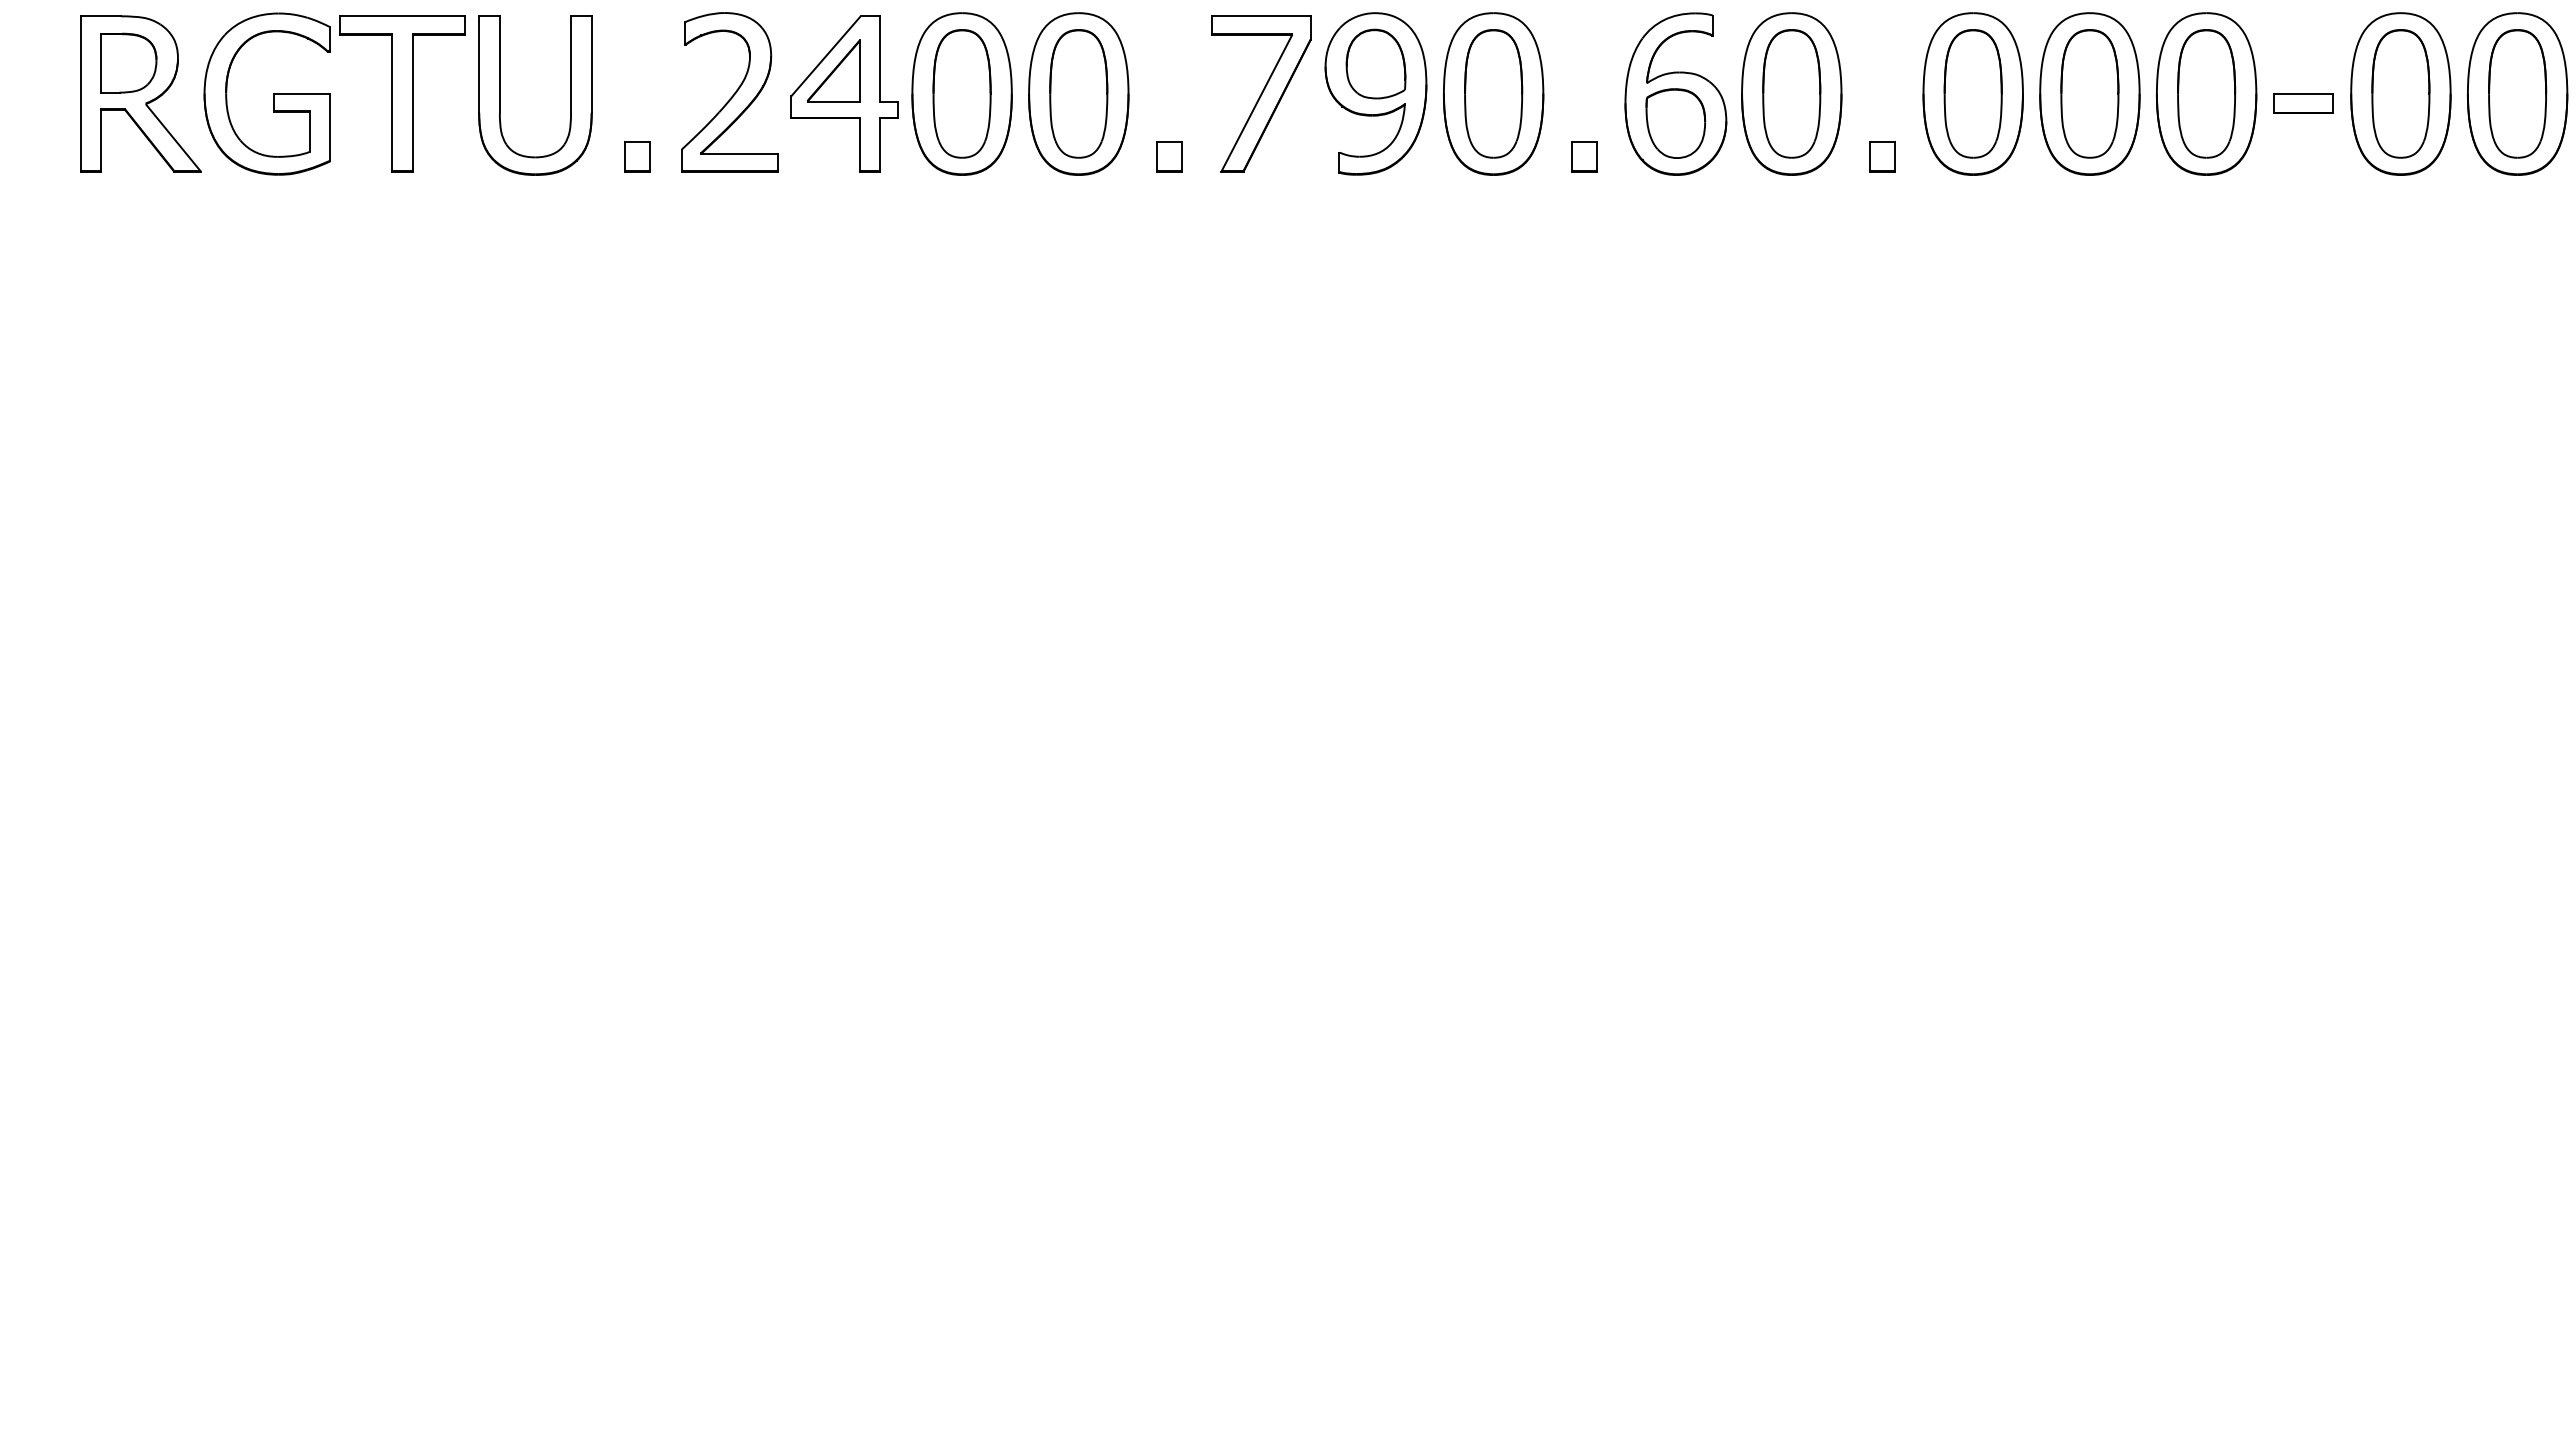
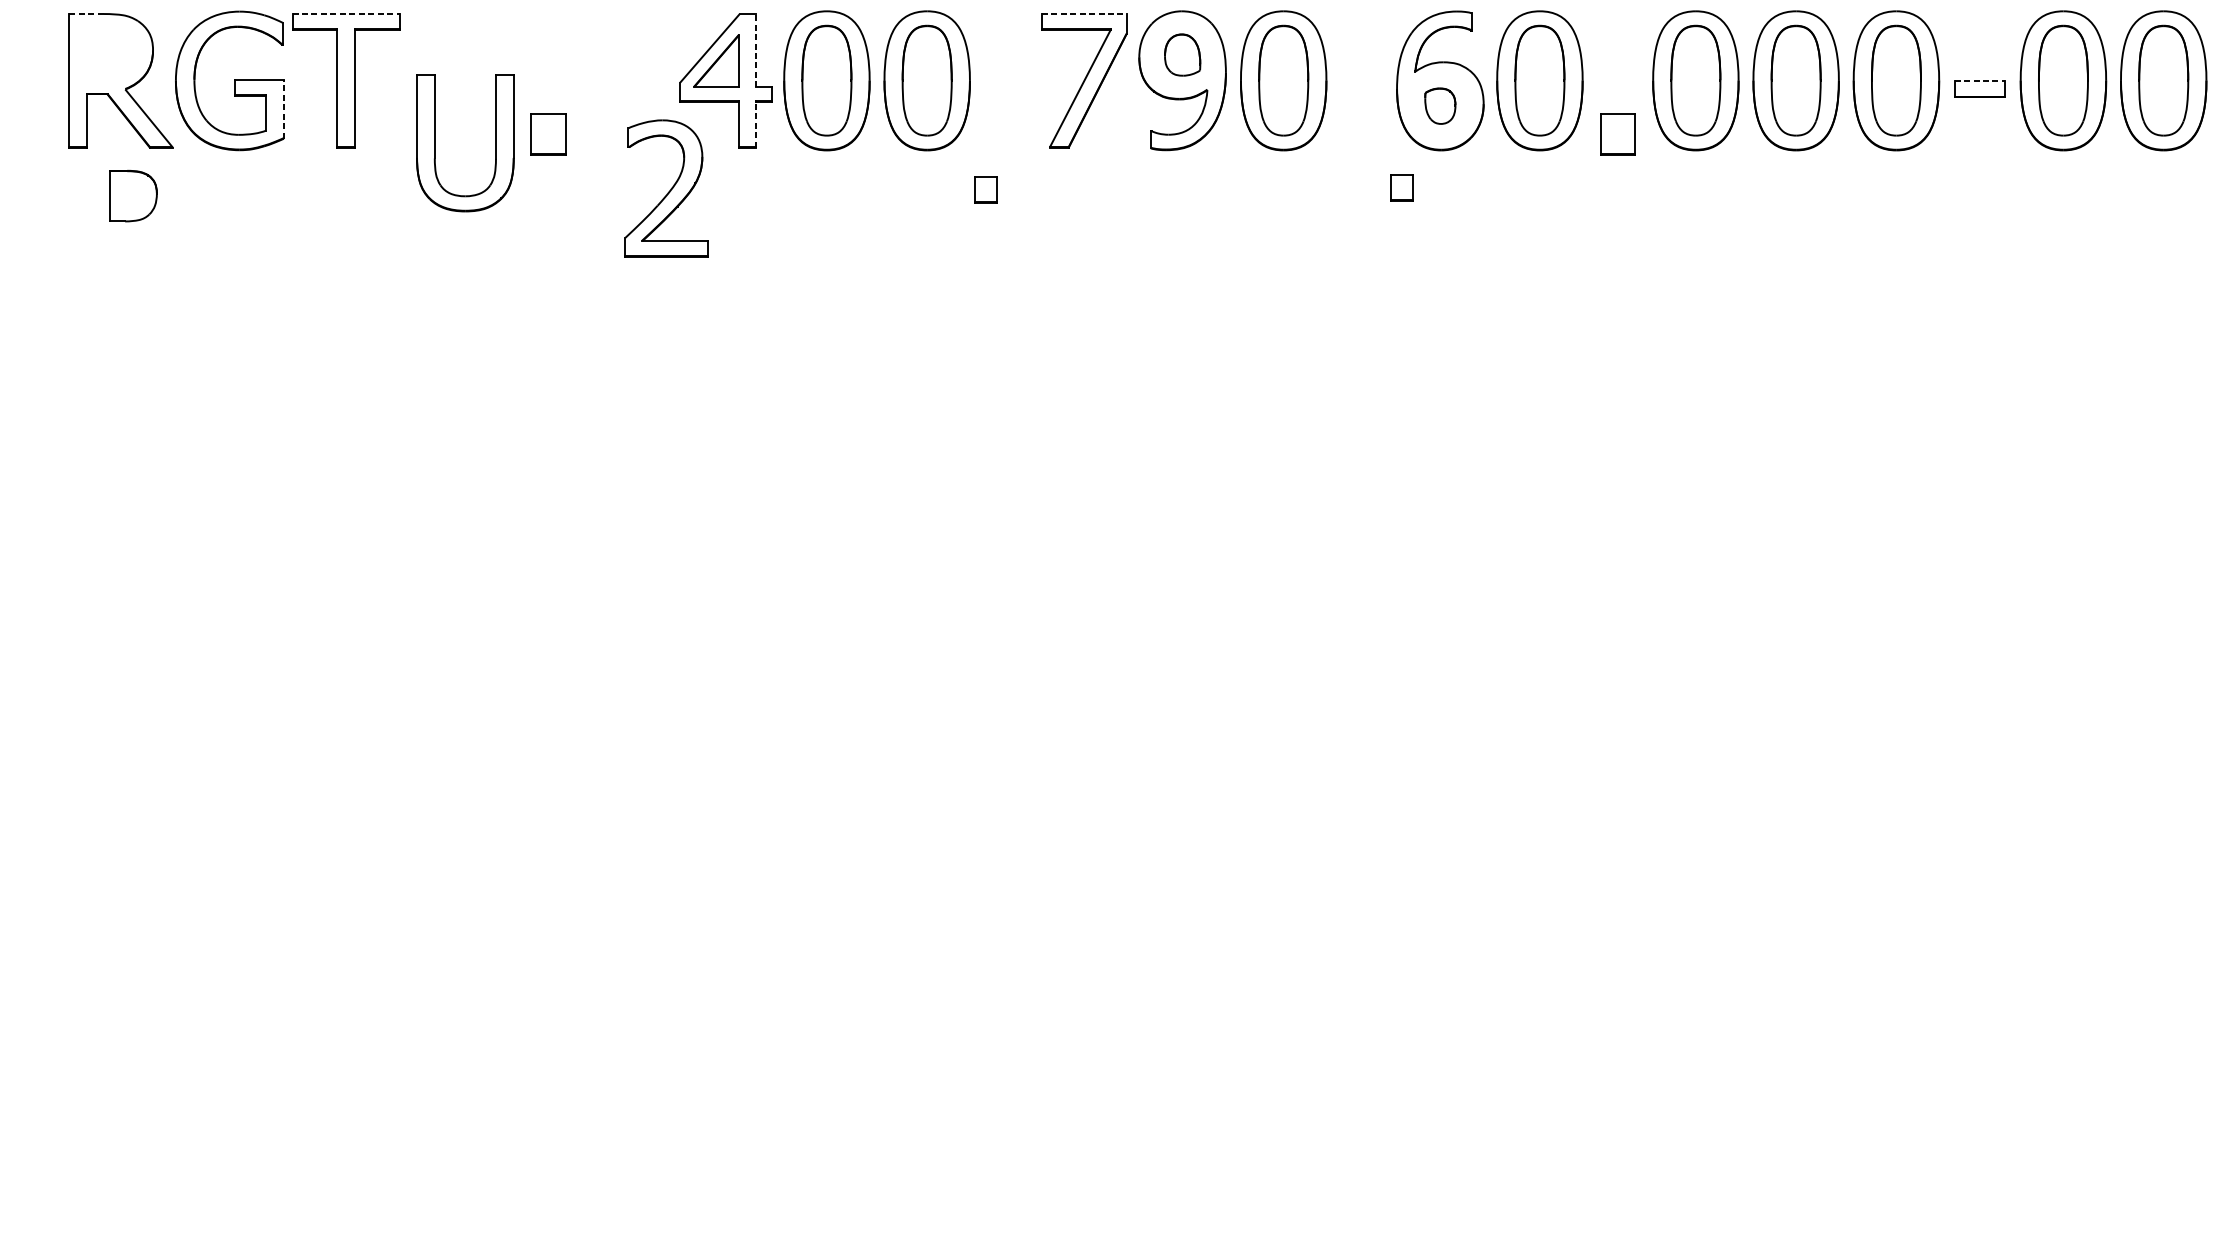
line: (101, 16) -> (87, 14), solid -> dashed
line: (402, 16) -> (346, 14), solid -> dashed
line: (1262, 16) -> (1085, 14), solid -> dashed
line: (879, 58) -> (755, 50), solid -> dashed
part: (128, 62) -> (132, 195), moved
part: (1375, 63) -> (1182, 54), size x0.7
part: (729, 92) -> (666, 188), moved
line: (2304, 94) -> (1980, 81), solid -> dashed
part: (500, 95) -> (435, 143), moved
part: (1675, 123) -> (1440, 106), size x0.6
line: (330, 127) -> (284, 109), solid -> dashed
line: (879, 145) -> (755, 125), solid -> dashed
part: (637, 156) -> (547, 134), size x1.6
part: (1169, 156) -> (986, 189), moved
part: (1584, 156) -> (1402, 187), moved
part: (1882, 156) -> (1617, 134), size x1.6

